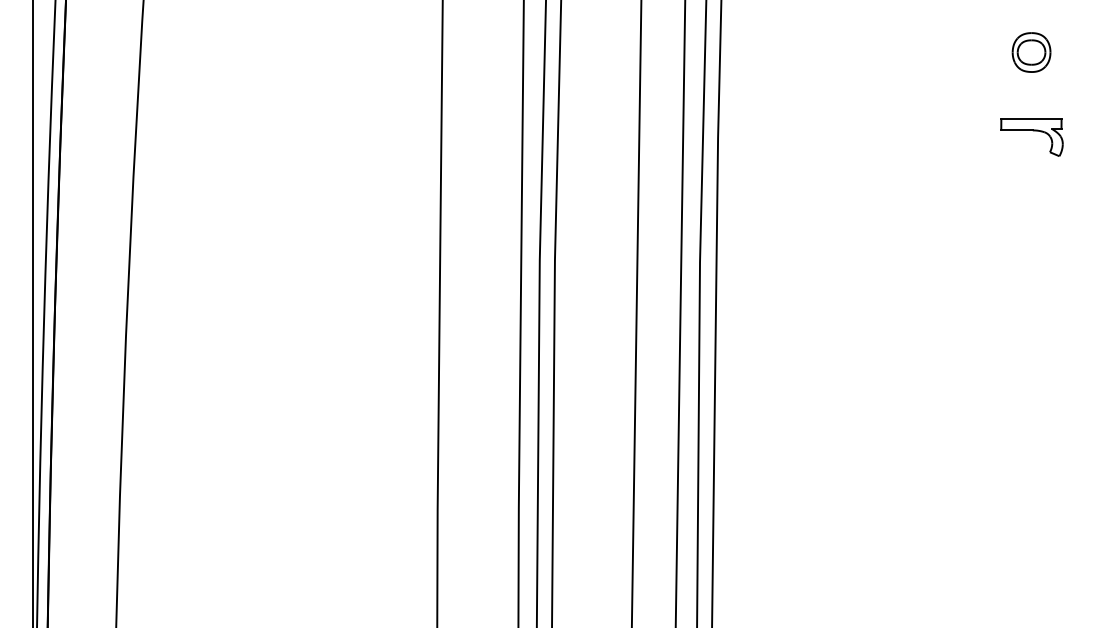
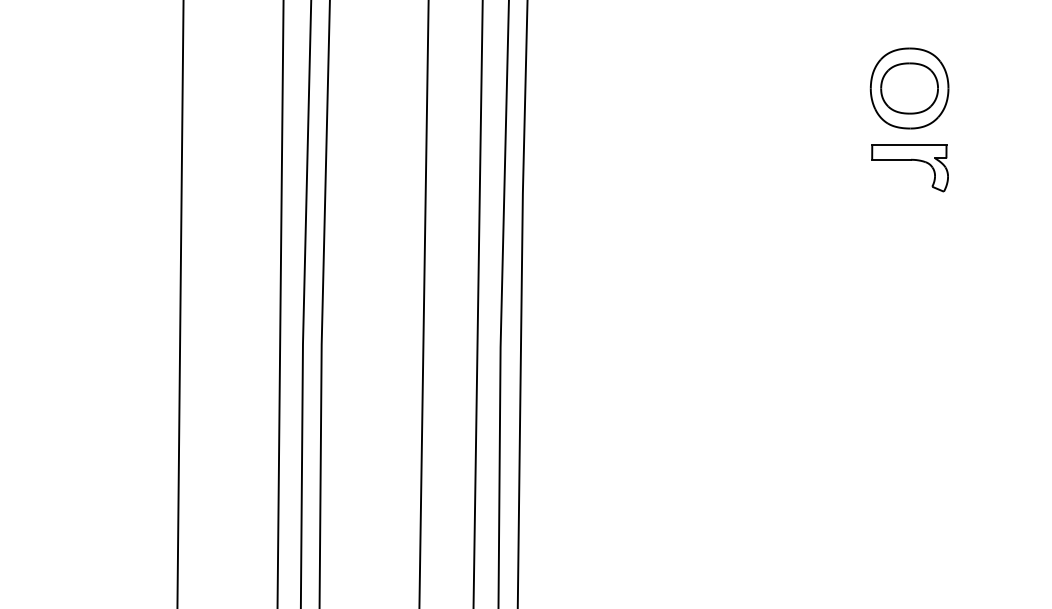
part: (1031, 52) -> (909, 88), size x1.67
part: (1033, 131) -> (911, 161), moved

